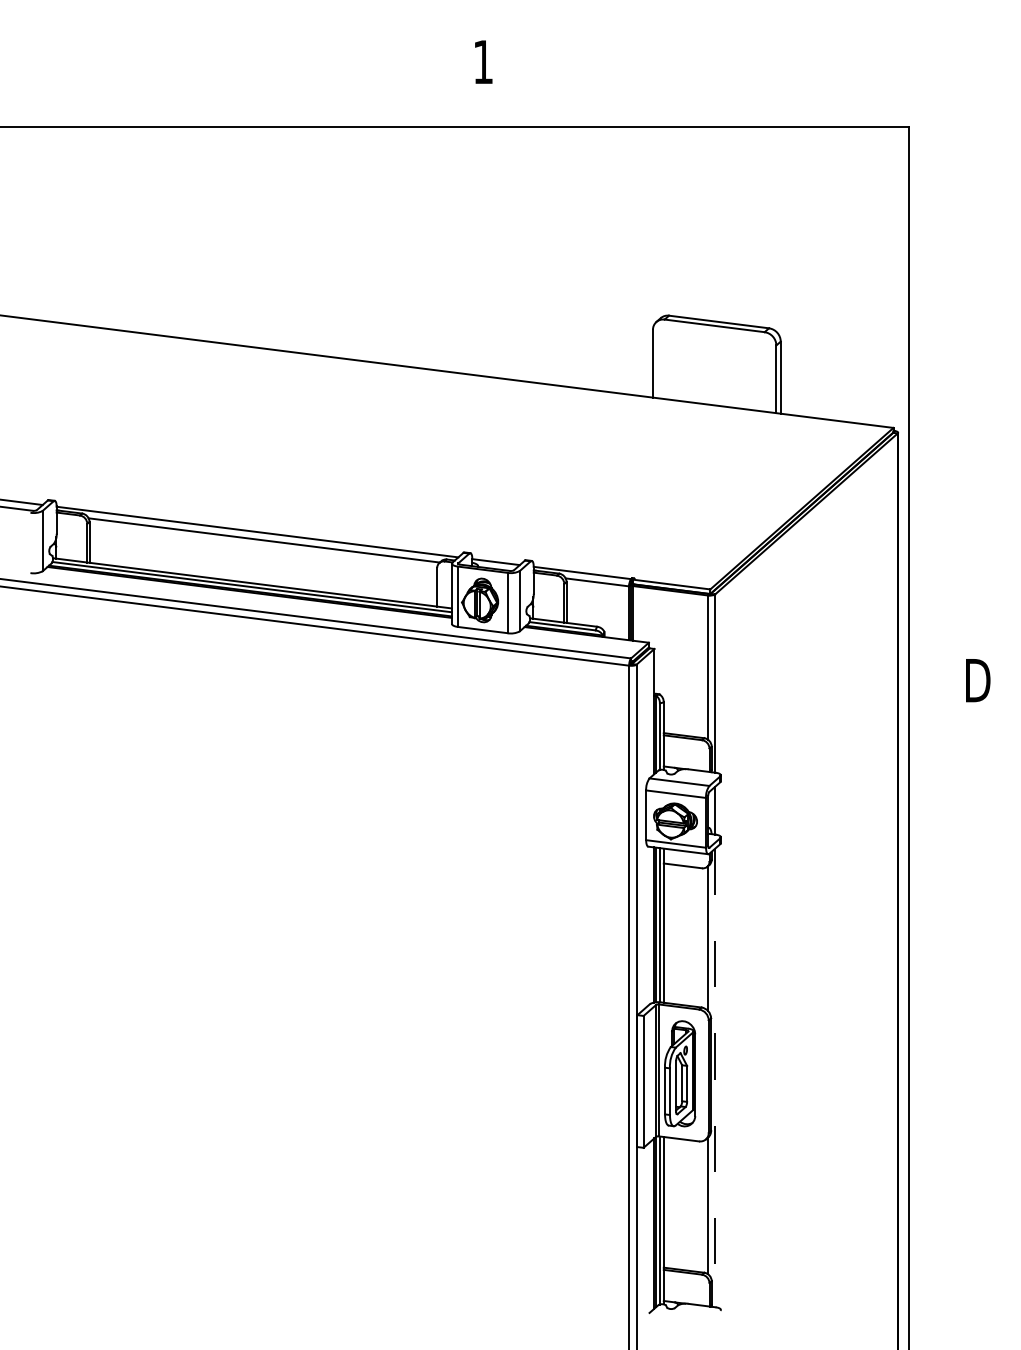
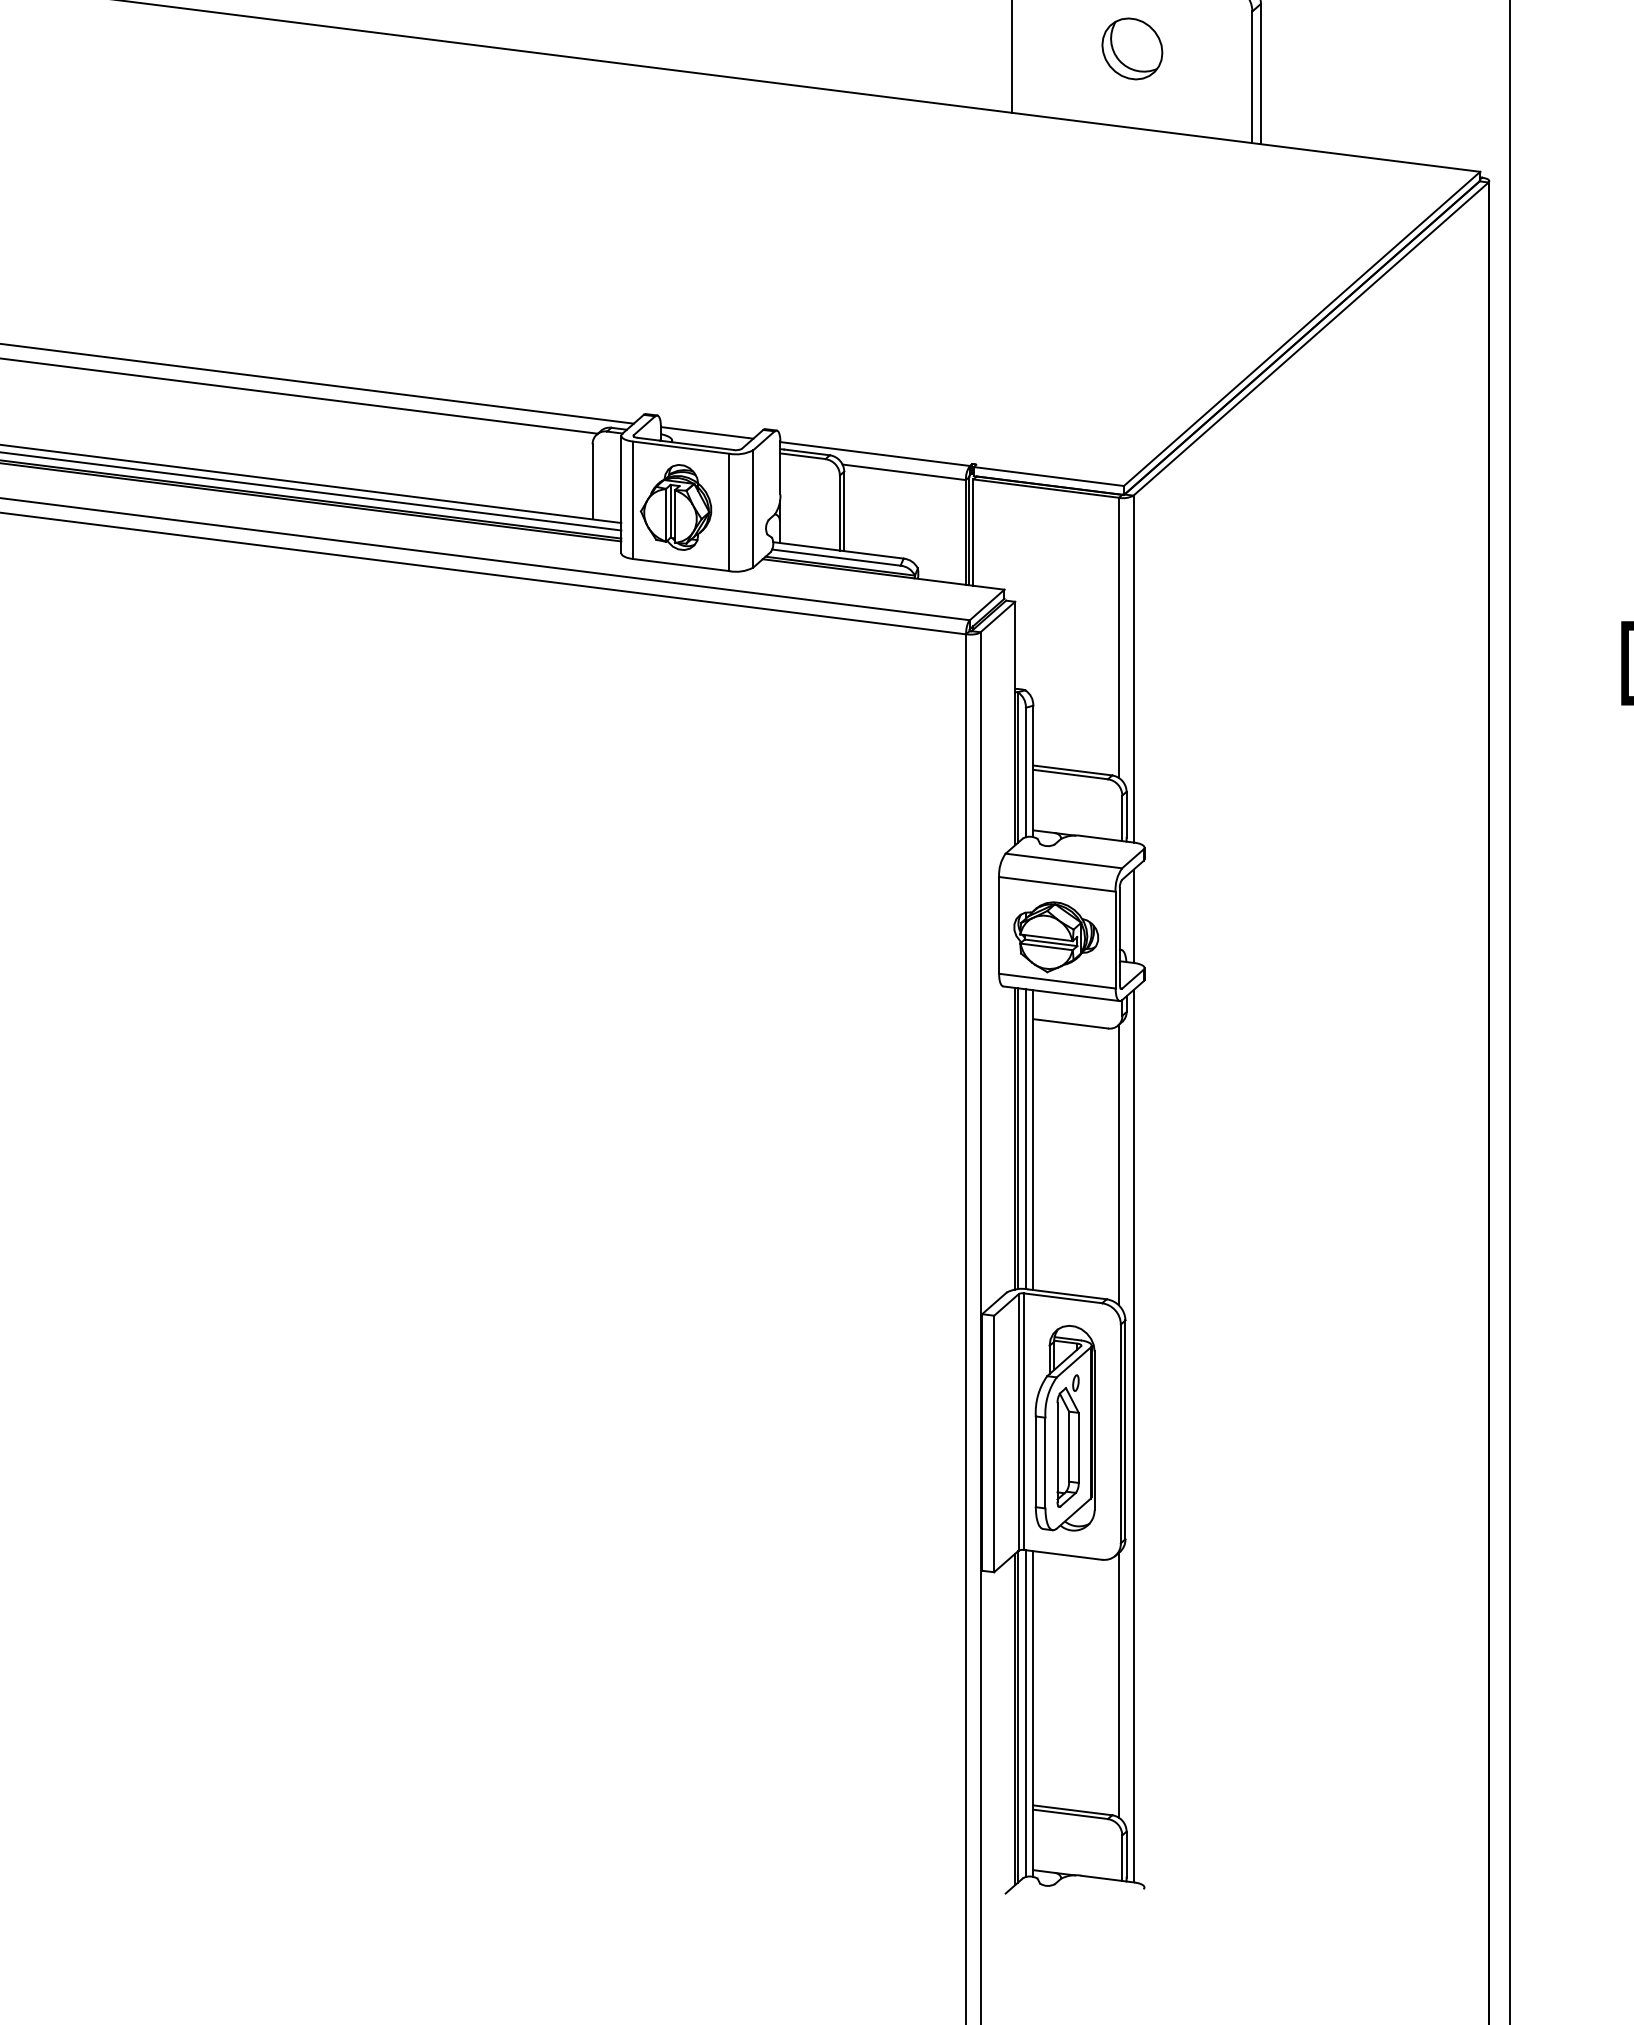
part: (714, 364) -> (1132, 48), added
line: (715, 1078) -> (1133, 1437), dashed -> solid

